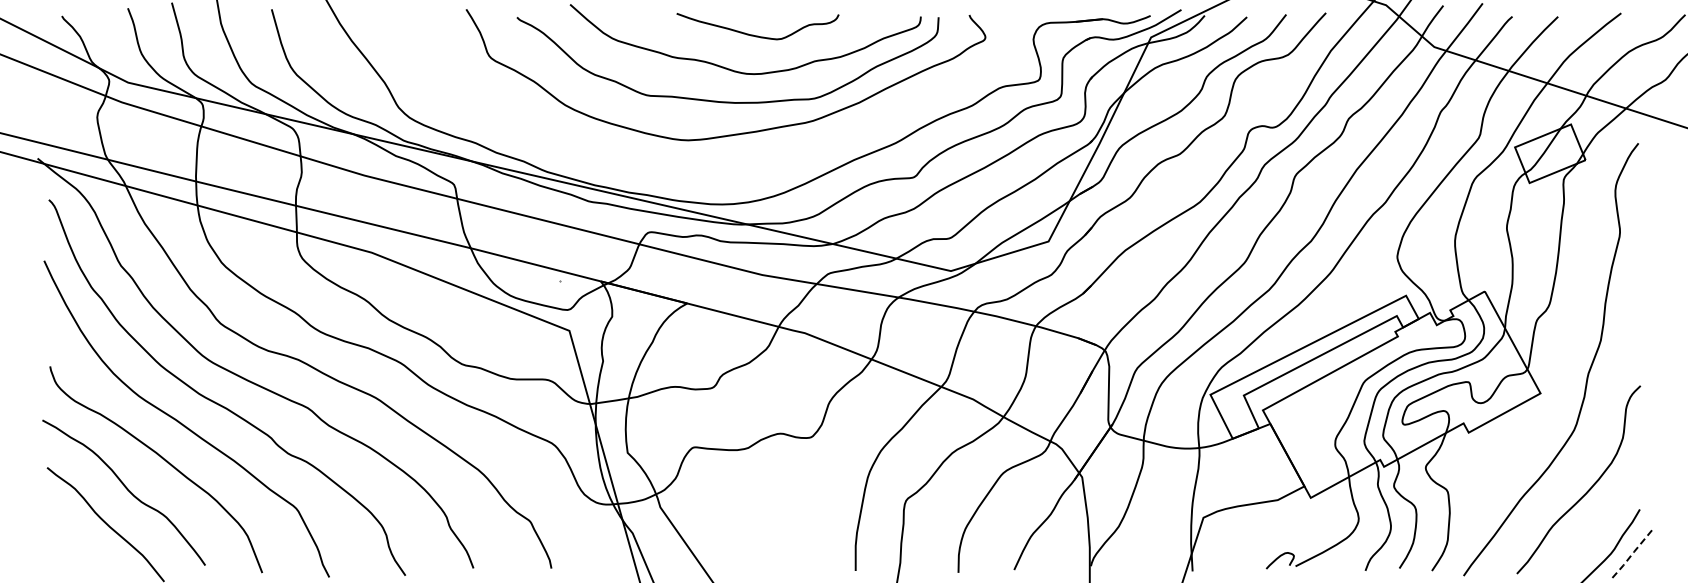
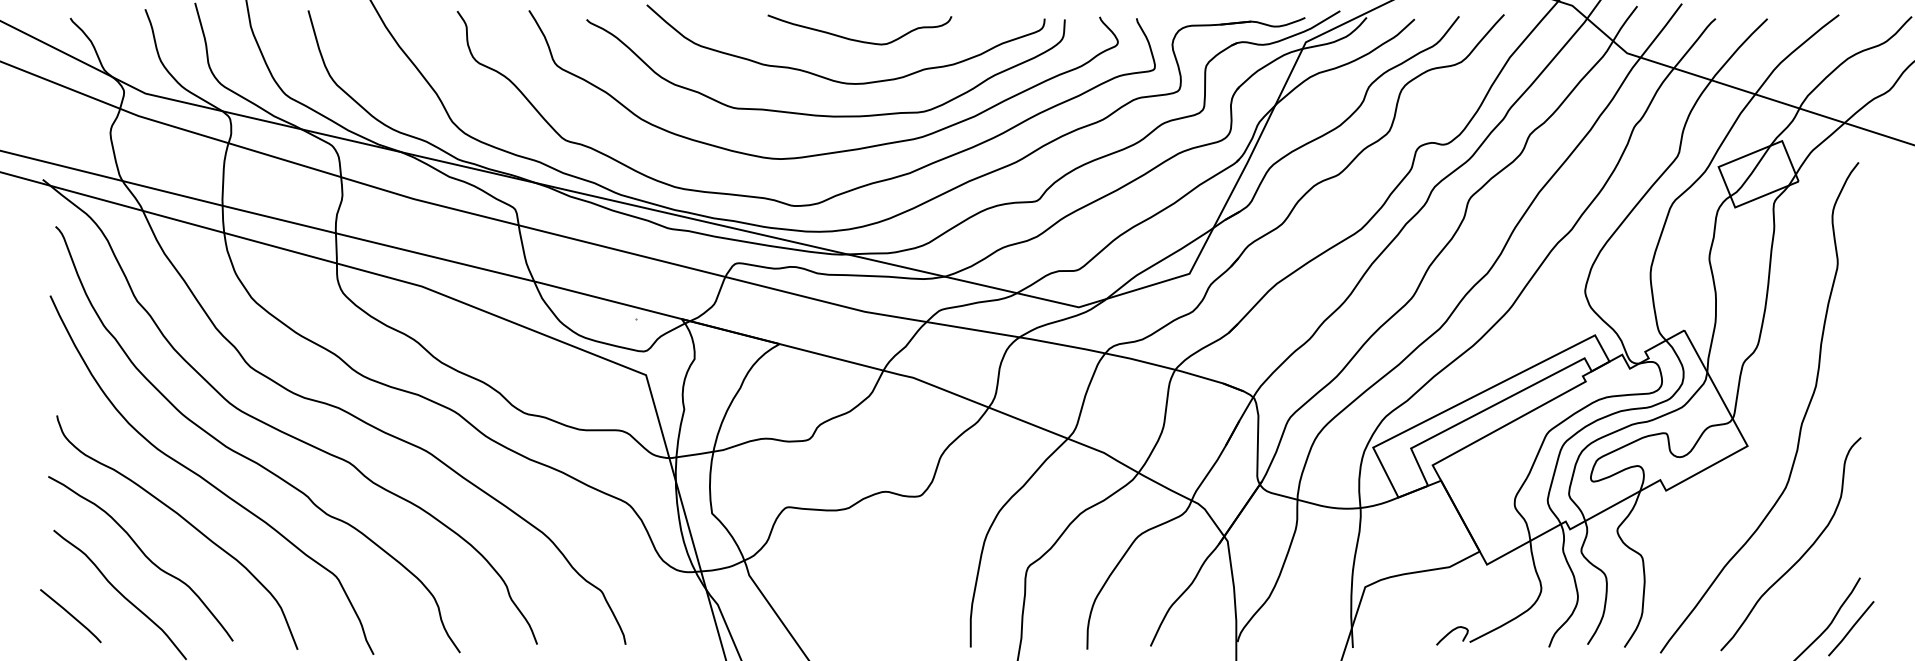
curve: (736, 171) -> (835, 194), added
line: (62, 543) -> (71, 616), added
line: (1631, 554) -> (1850, 628), dashed -> solid

